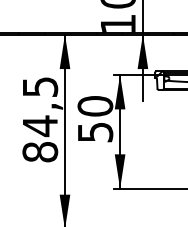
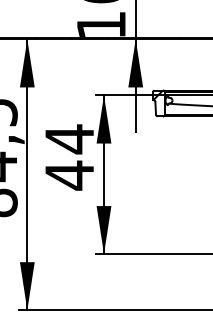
text: (95, 119) -> (69, 157), 50 -> 44

